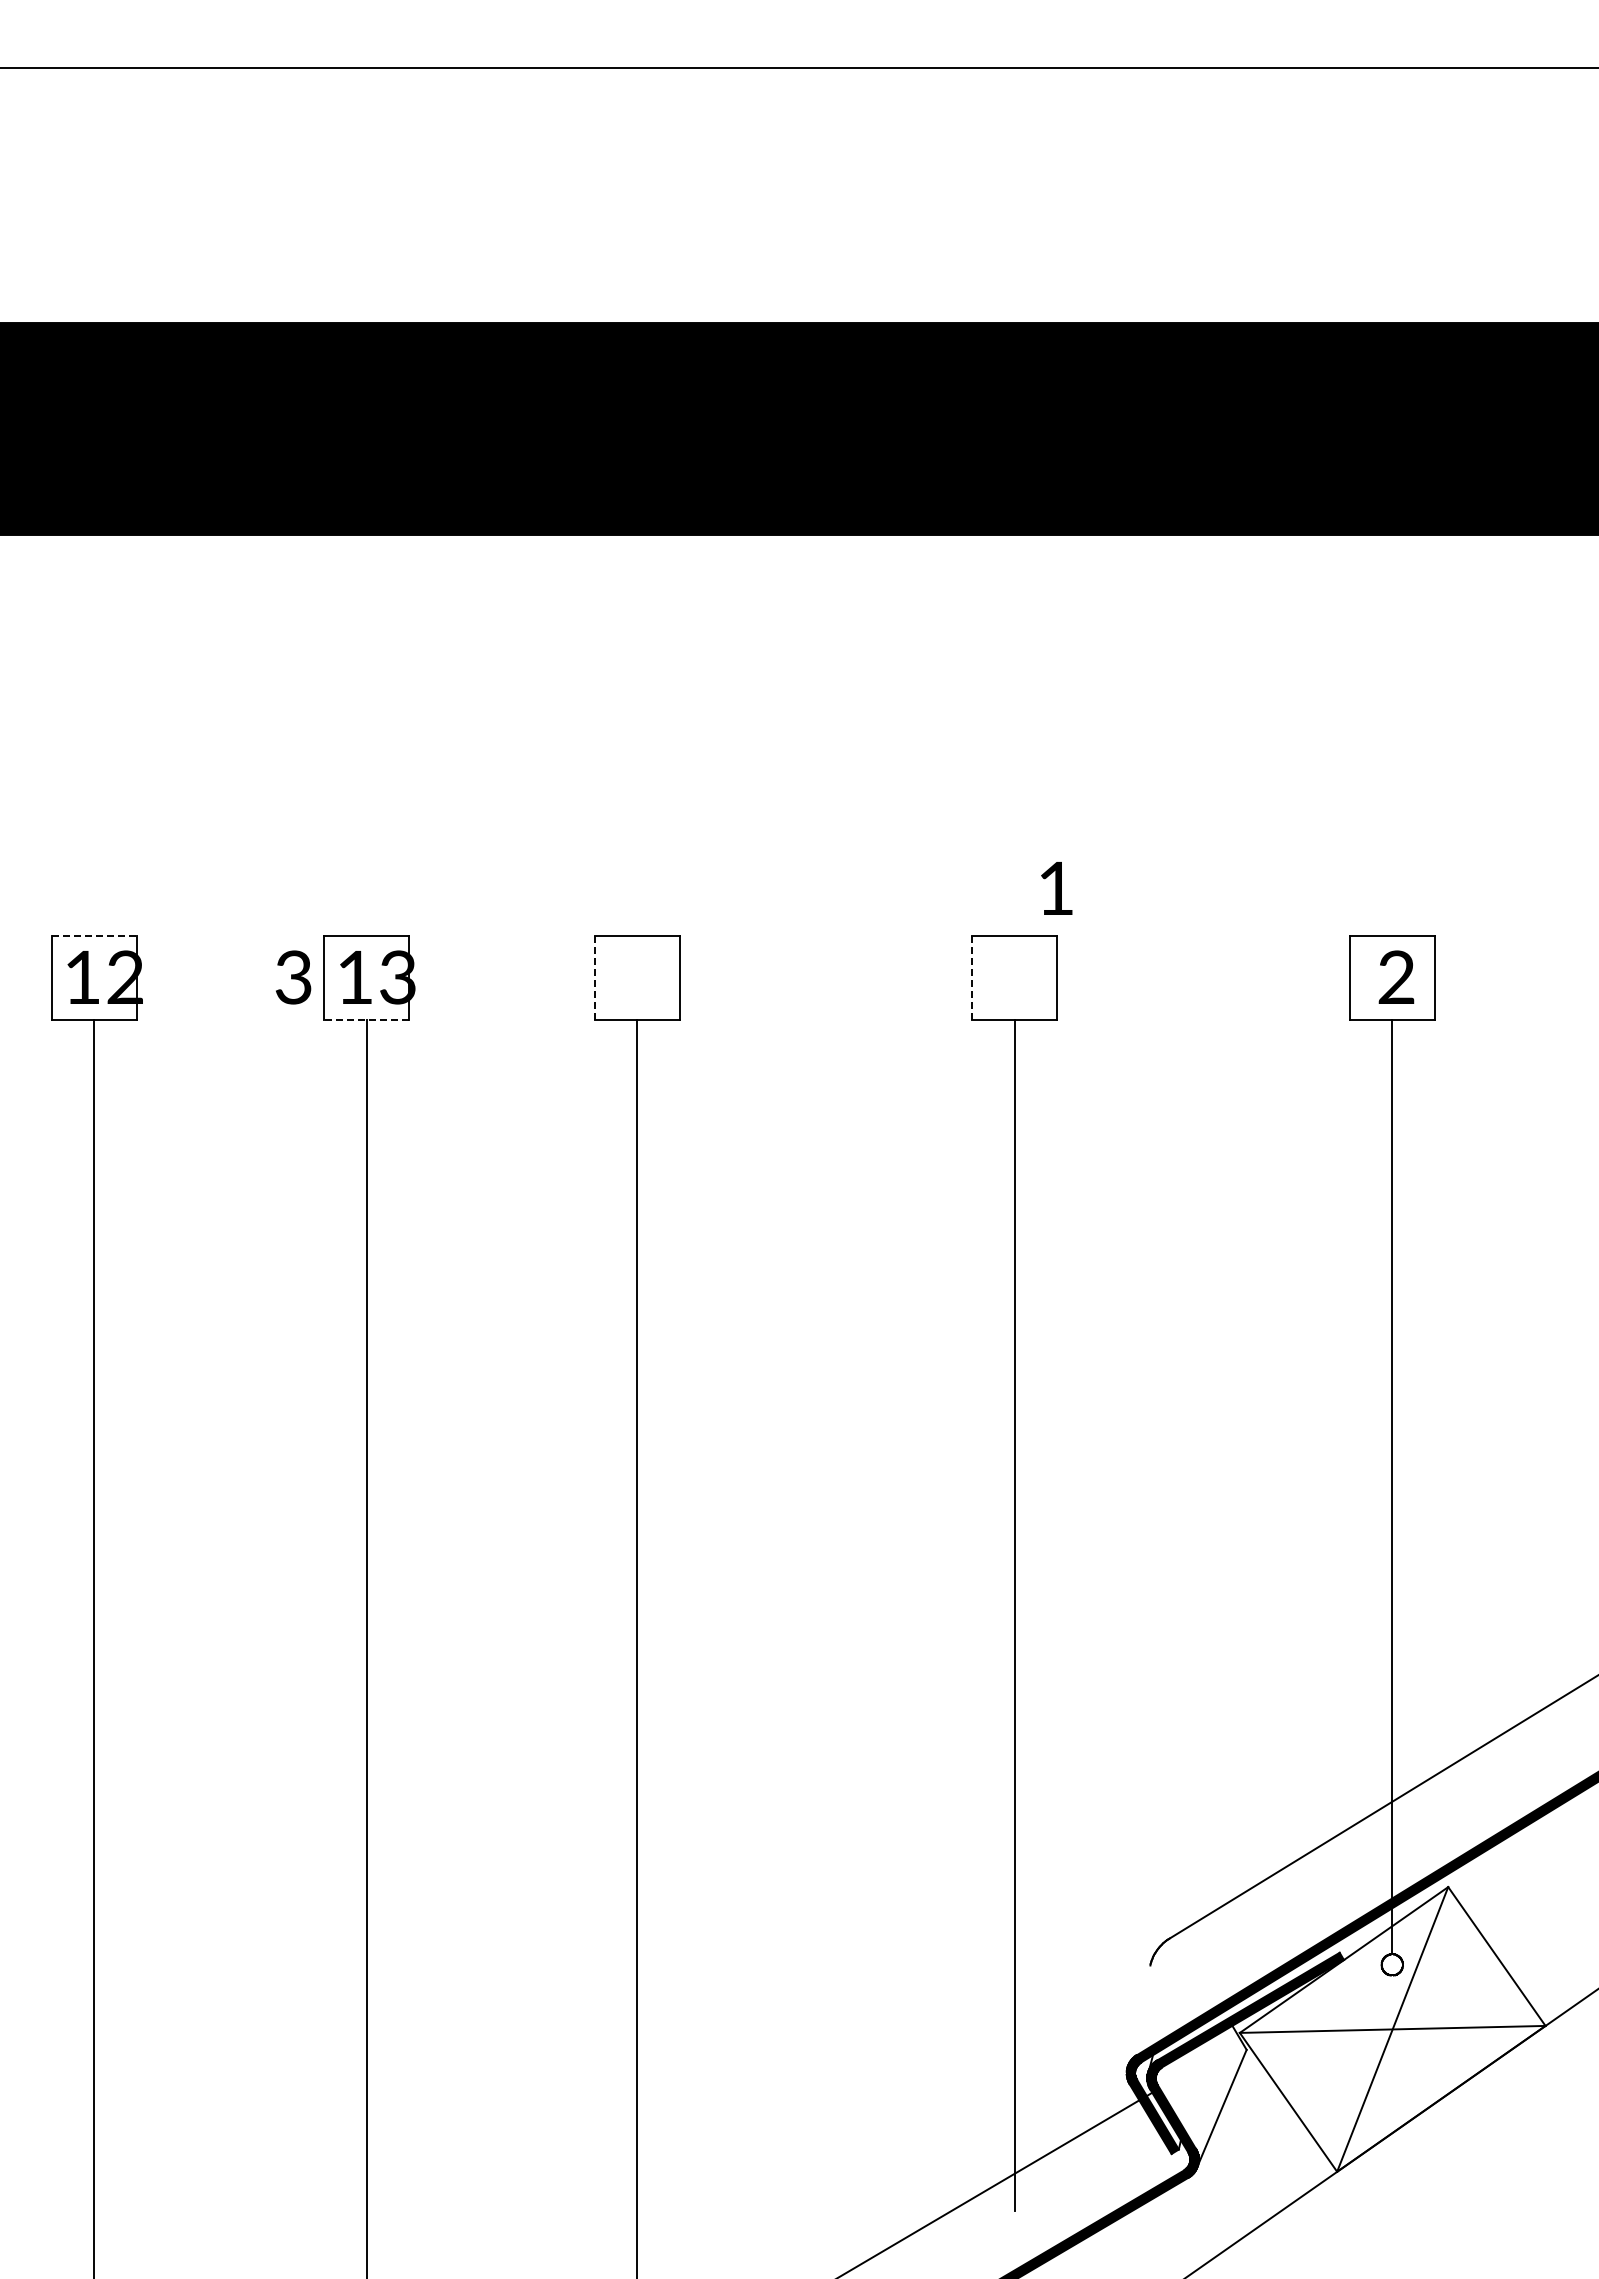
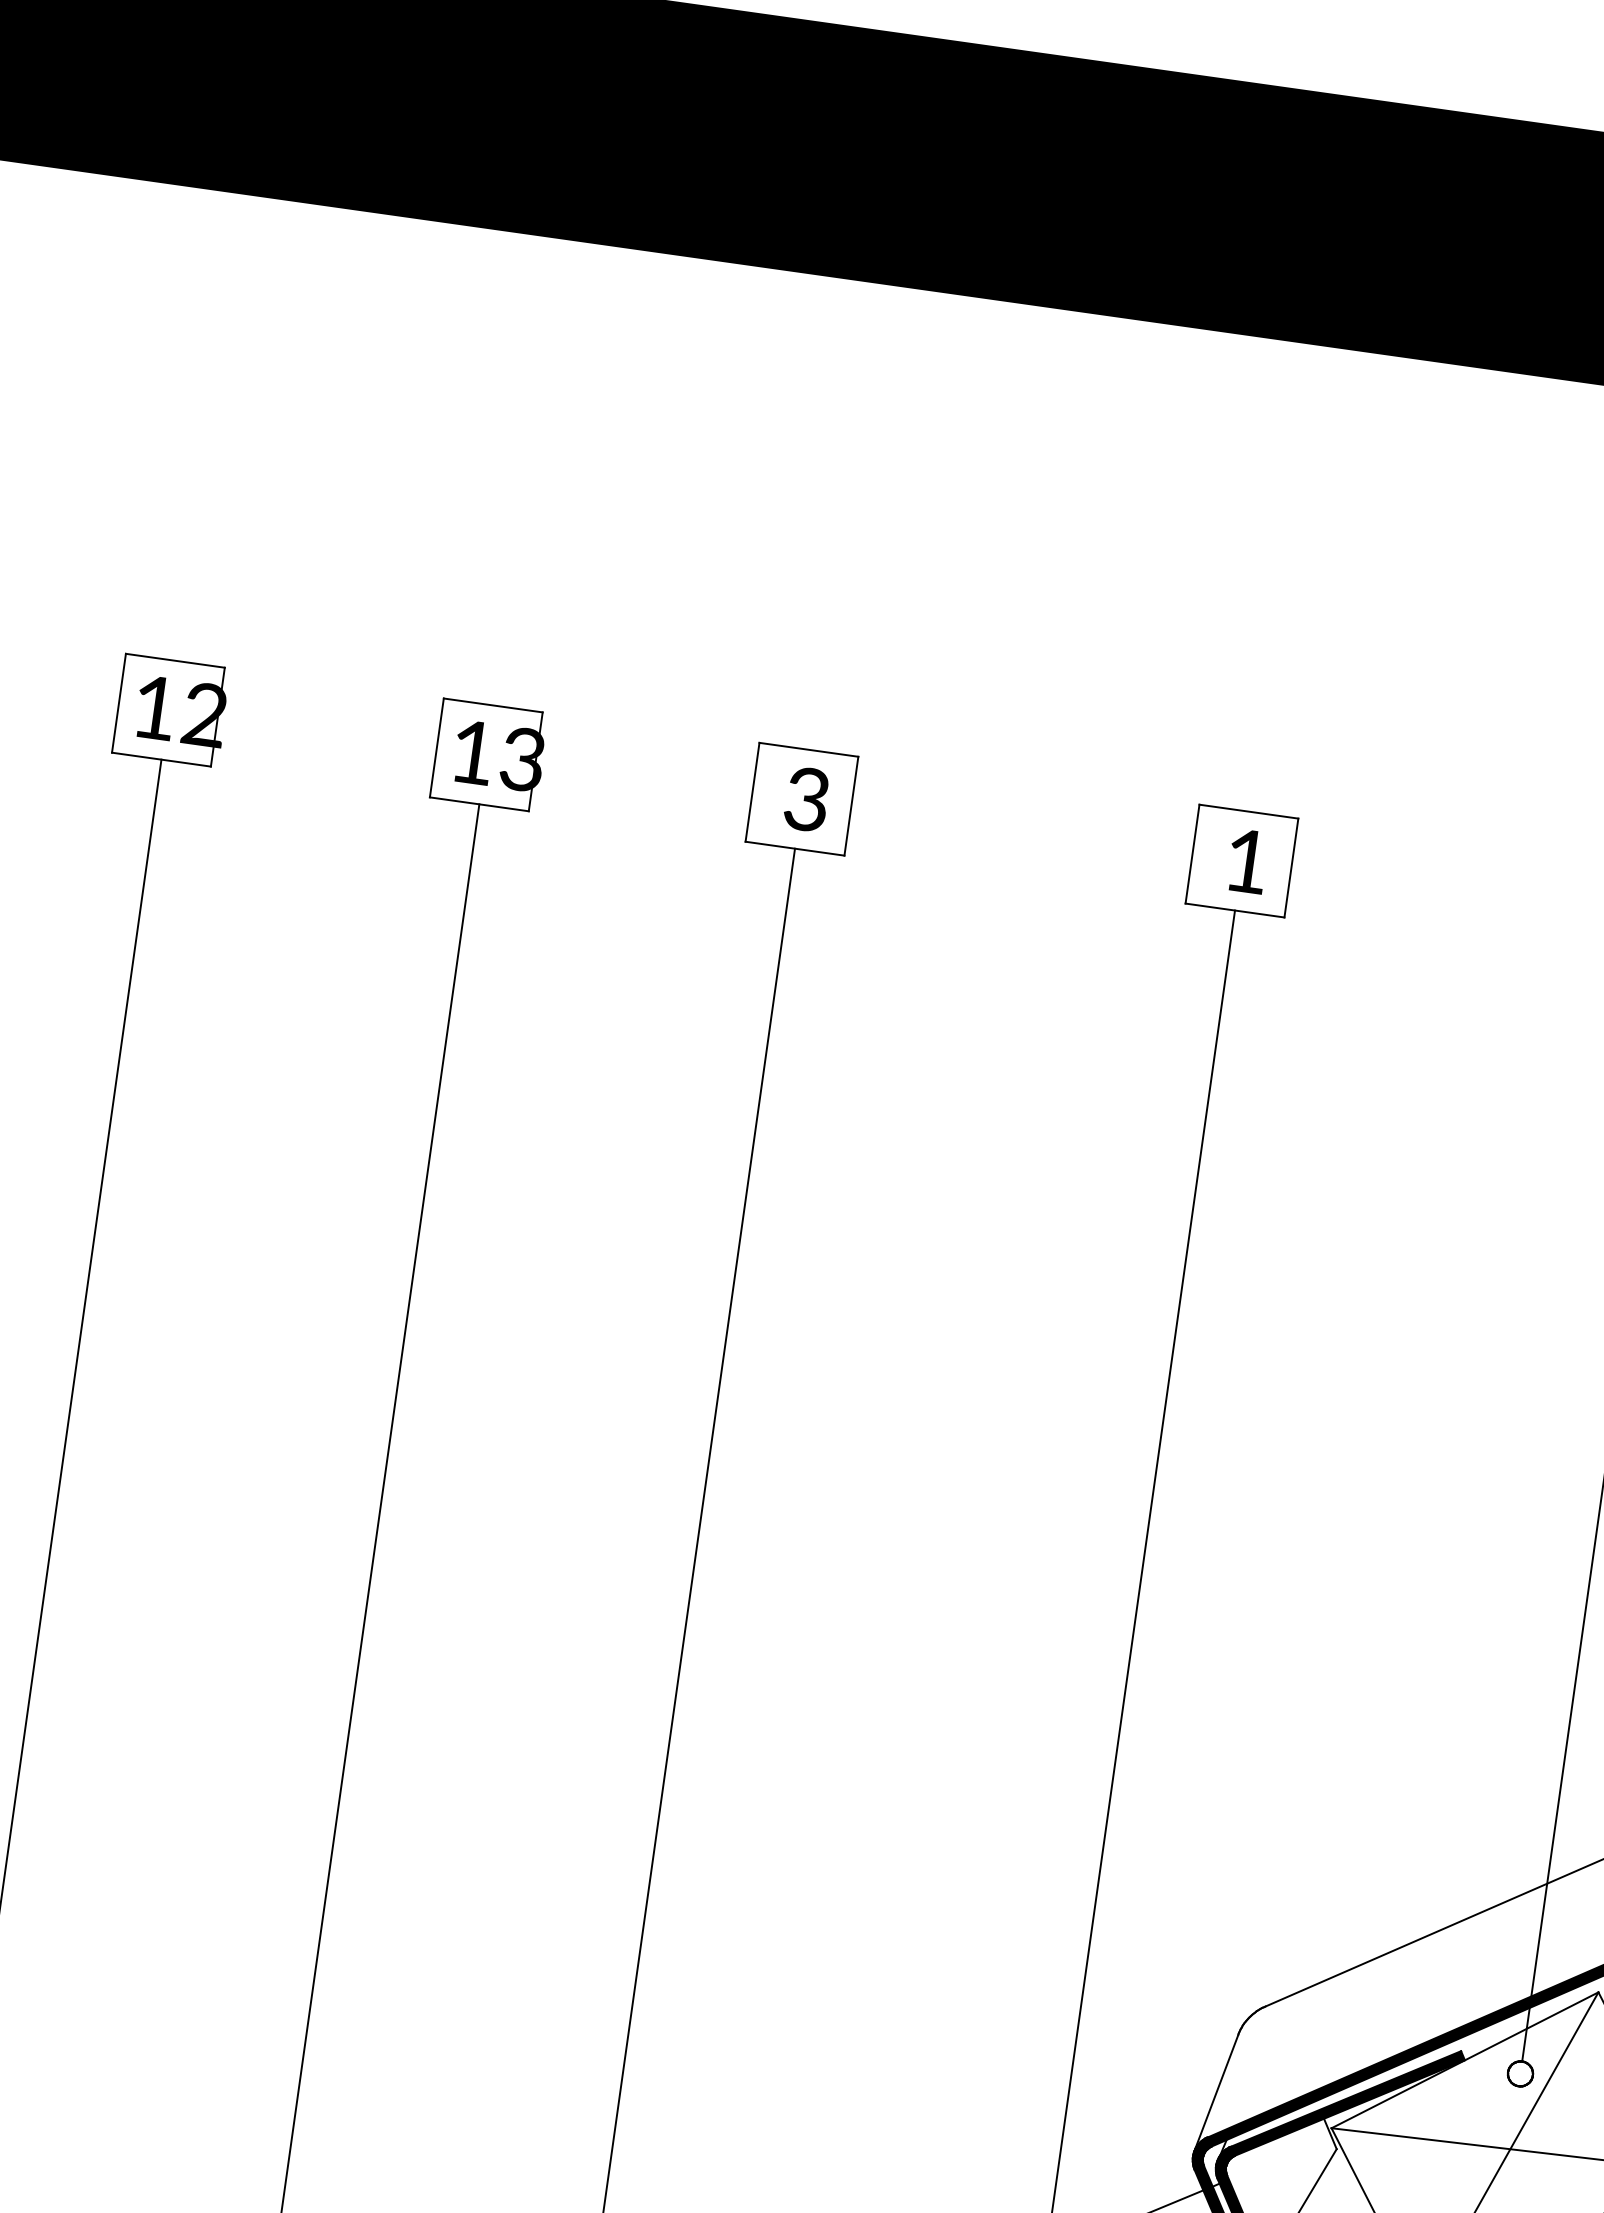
text: (1056, 888) -> (1247, 861), moved
line: (94, 935) -> (175, 660), dashed -> solid
text: (293, 977) -> (806, 799), moved
line: (595, 977) -> (753, 791), dashed -> solid
line: (972, 977) -> (1192, 853), dashed -> solid
line: (366, 1020) -> (479, 804), dashed -> solid
line: (1138, 2016) -> (1216, 2092), added

